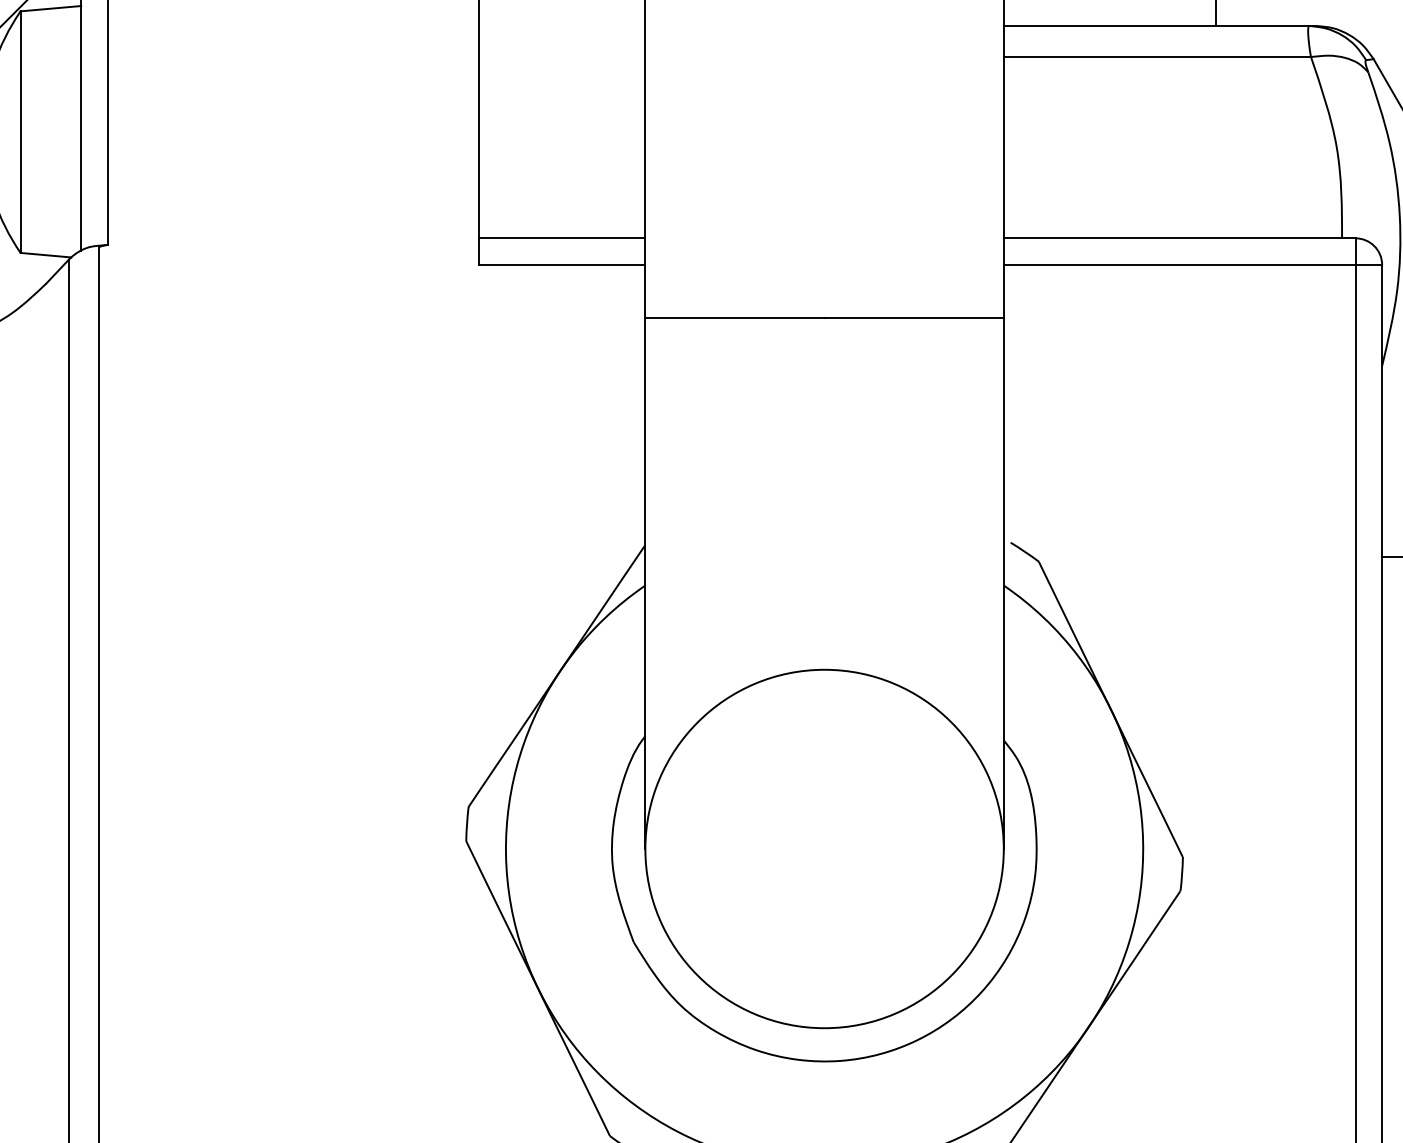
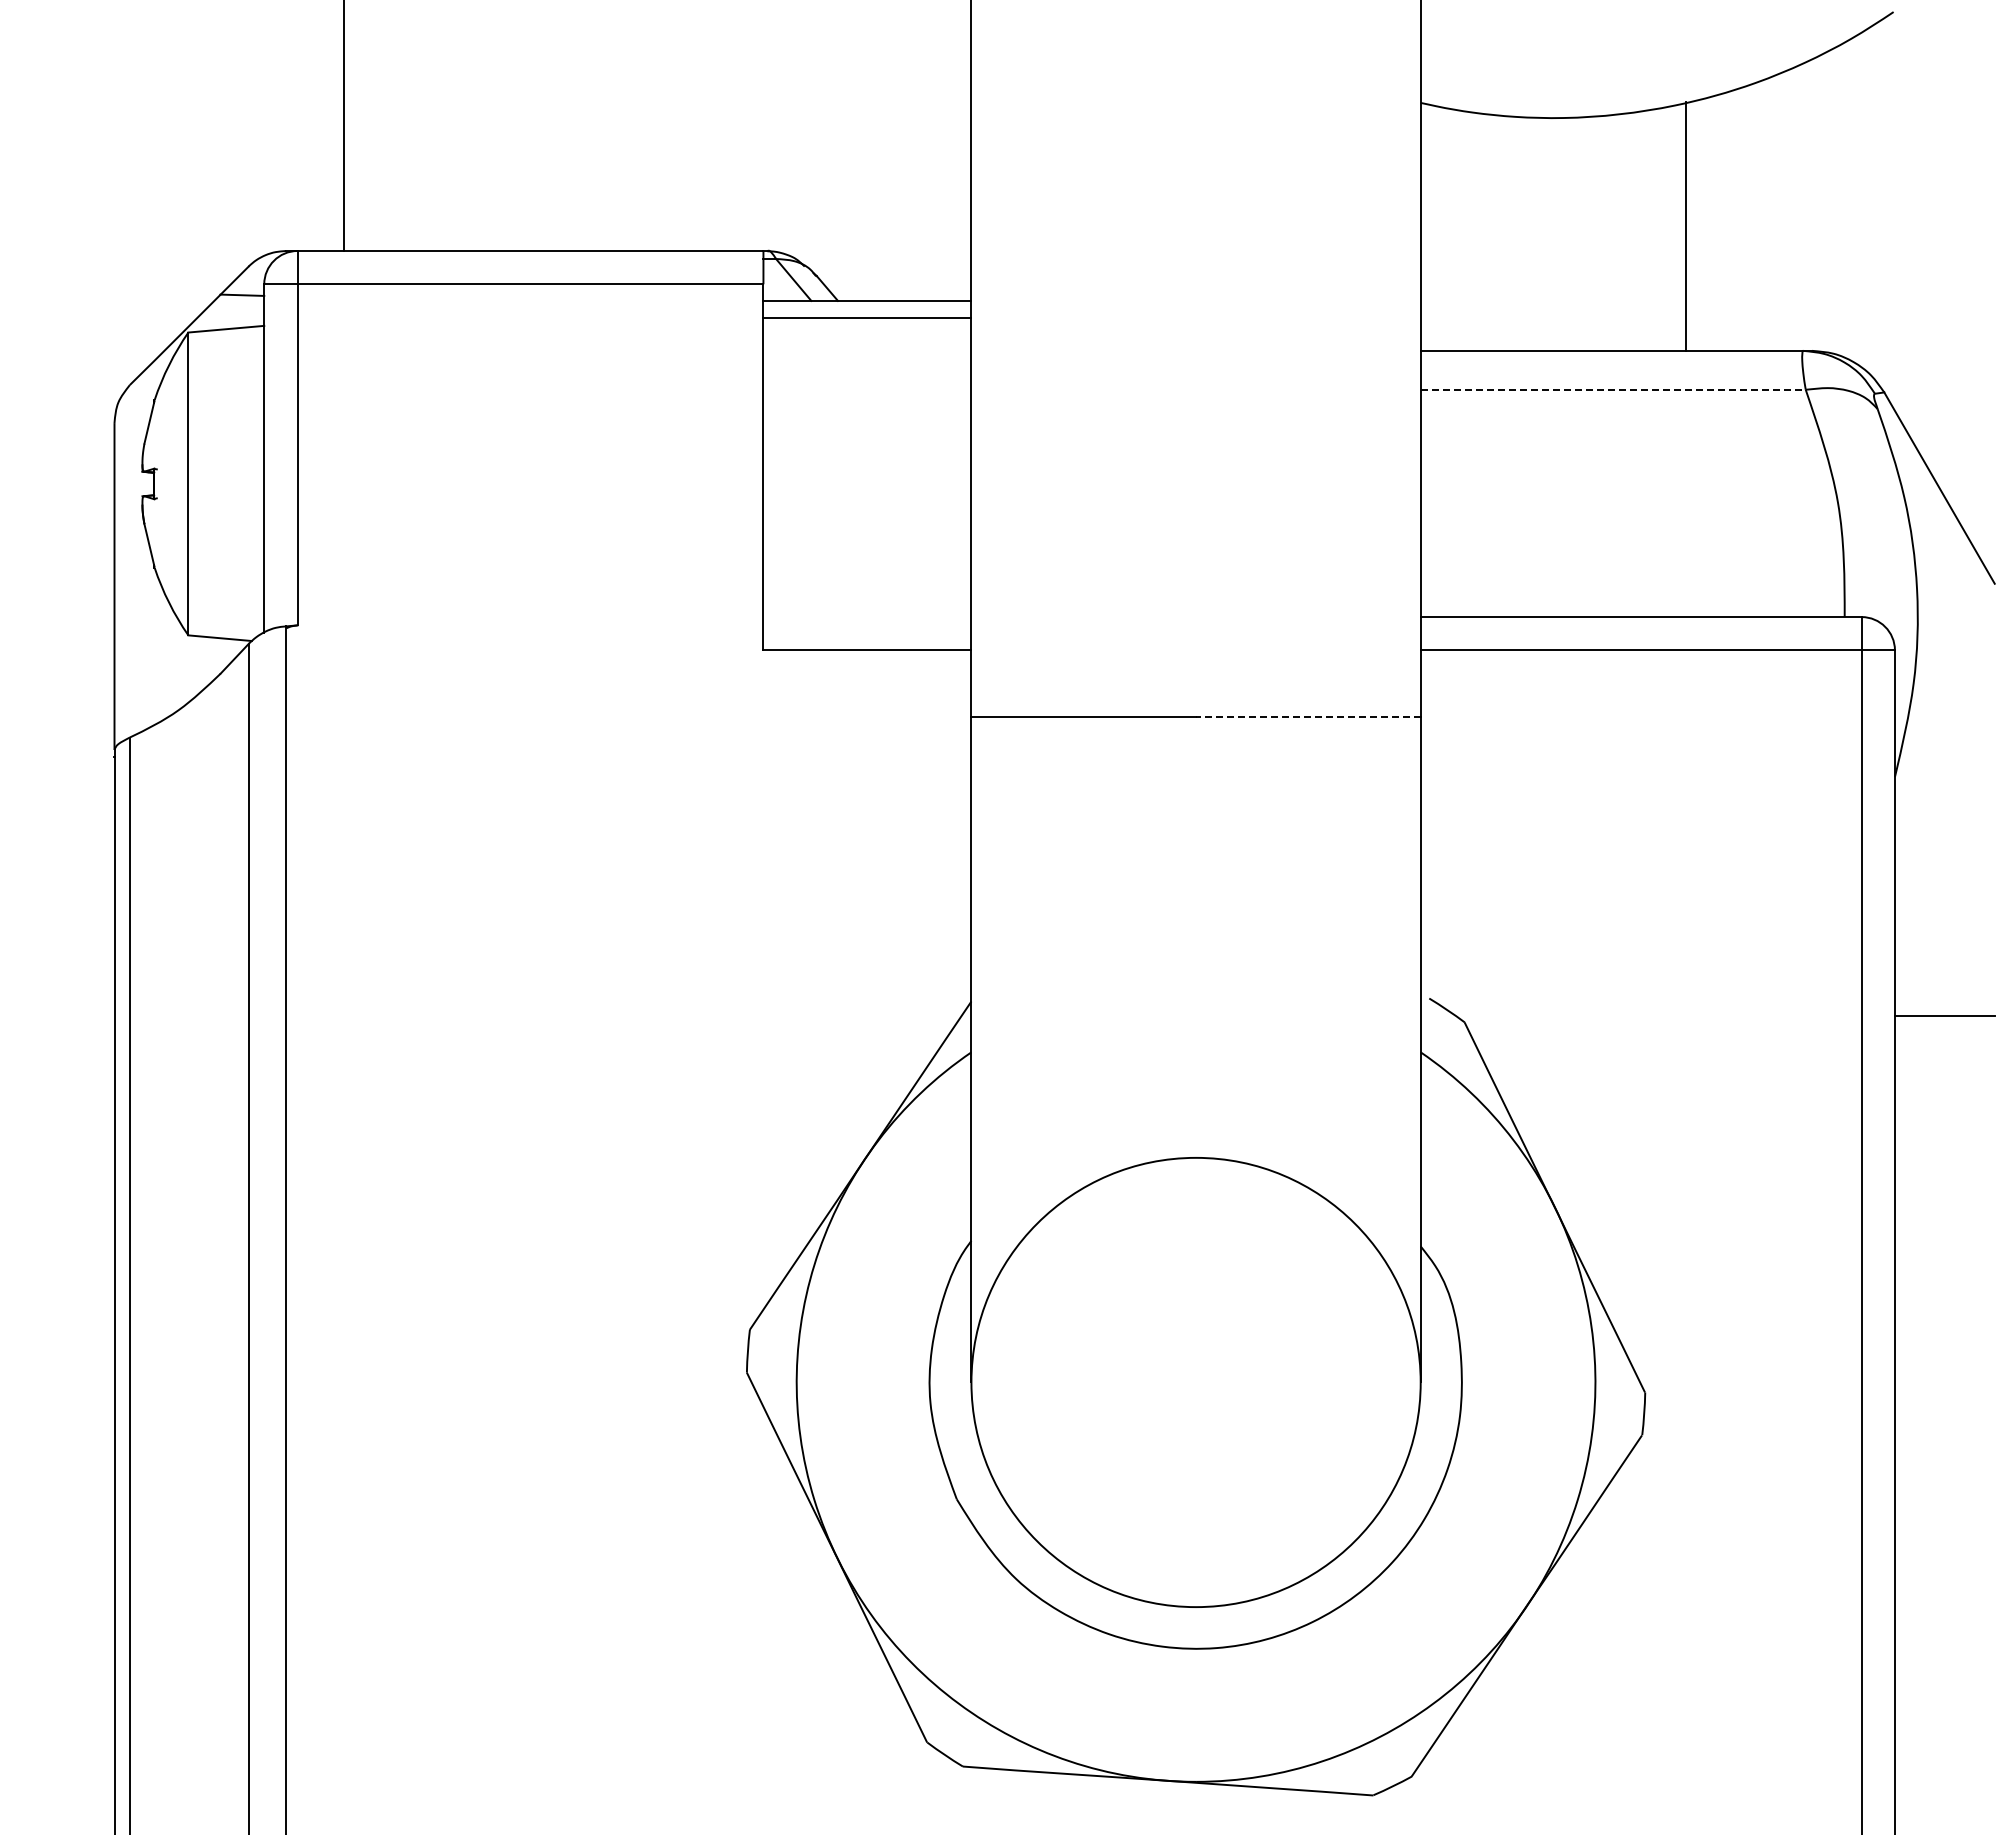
line: (1157, 56) -> (1613, 389), solid -> dashed
line: (562, 238) -> (867, 617), removed
line: (913, 317) -> (1307, 716), solid -> dashed

